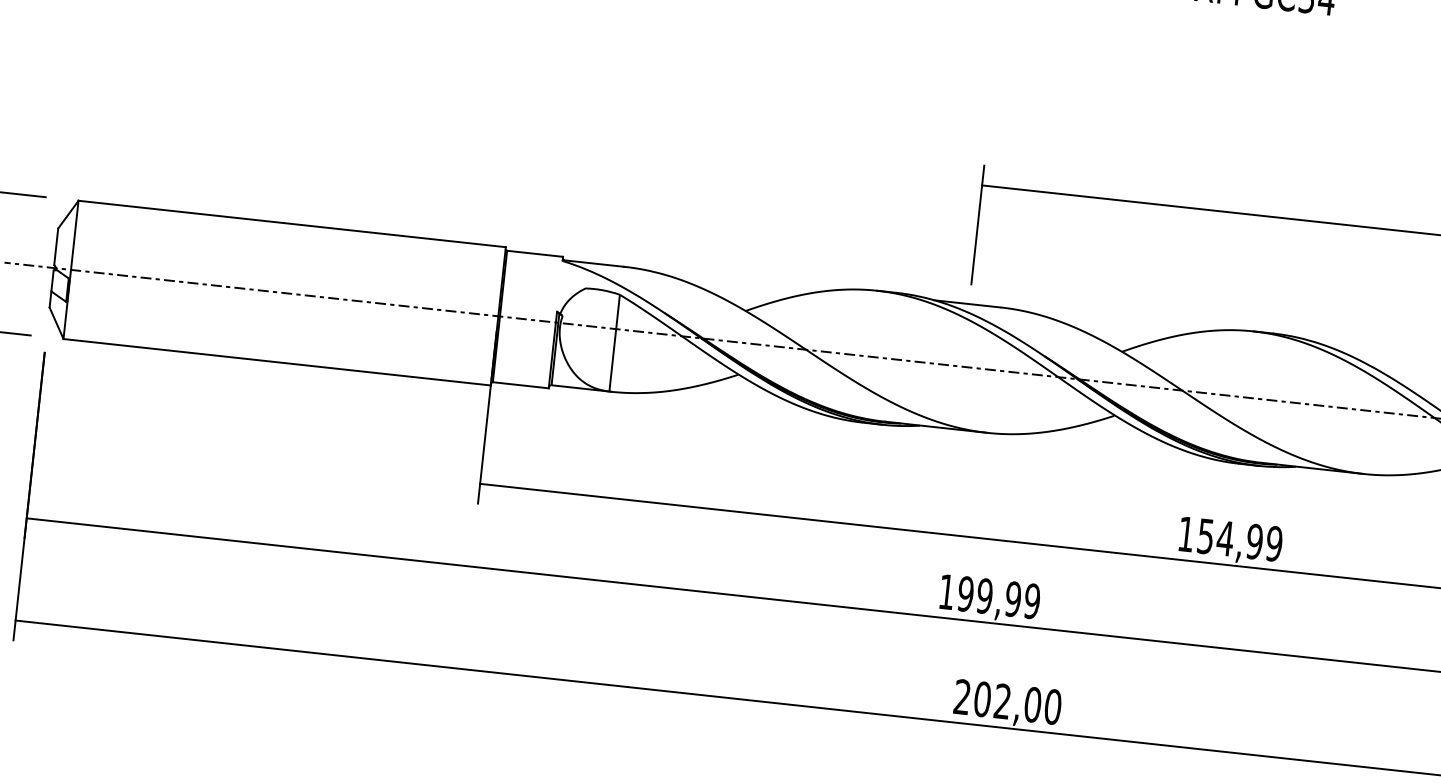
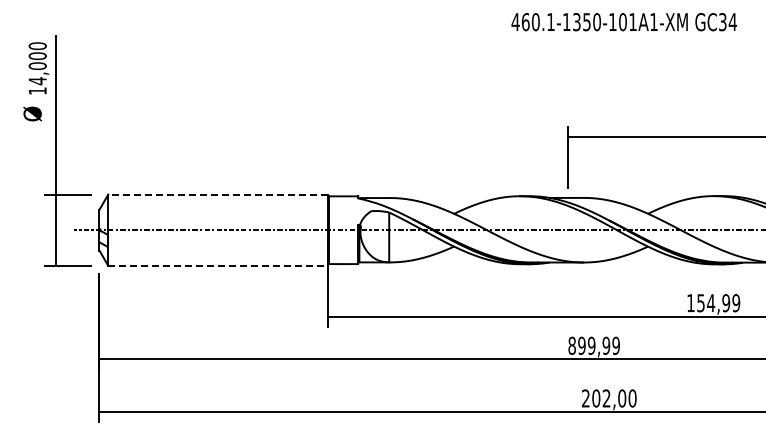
line: (290, 223) -> (217, 194), solid -> dashed
line: (277, 361) -> (218, 265), solid -> dashed
text: (945, 591) -> (571, 345), 199,99 -> 899,99

